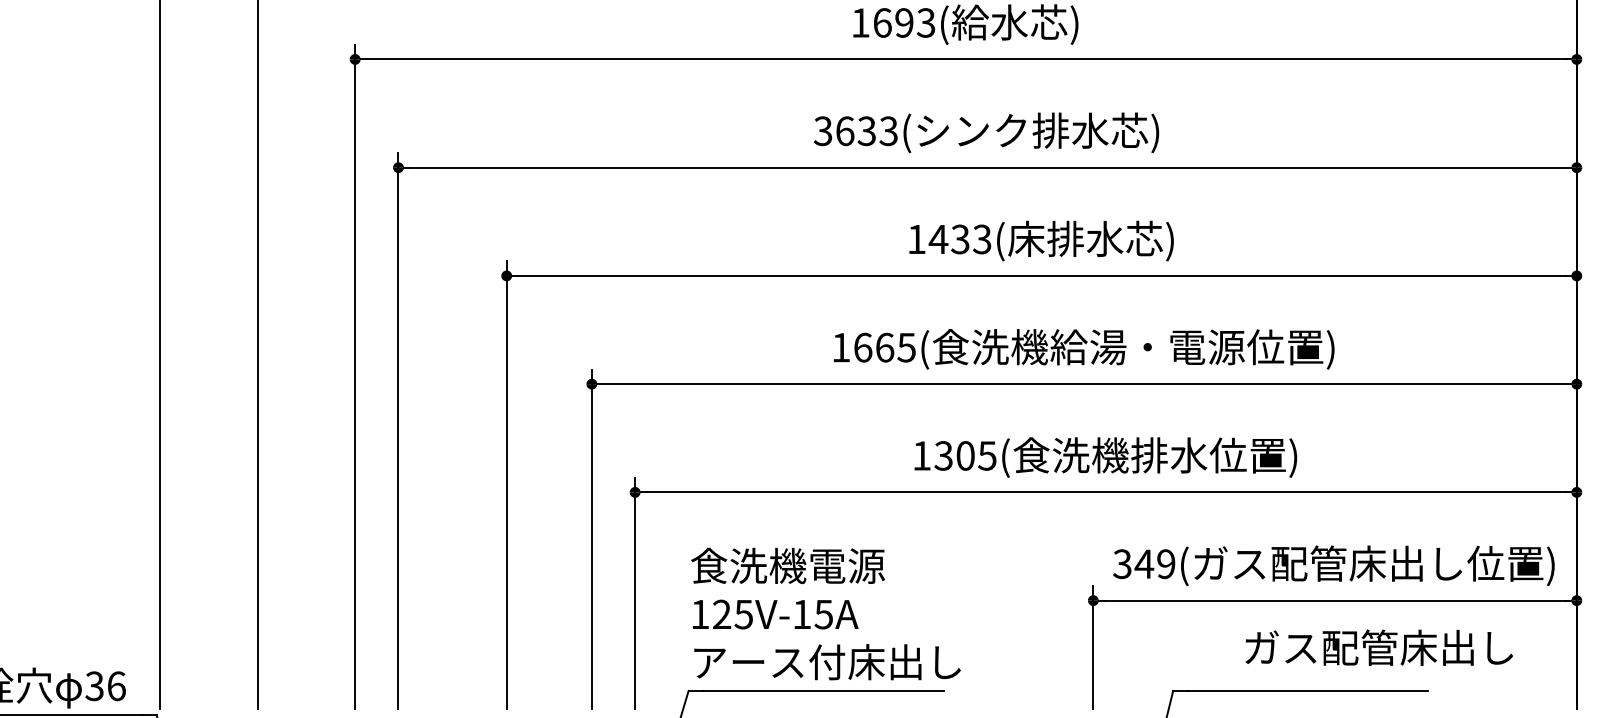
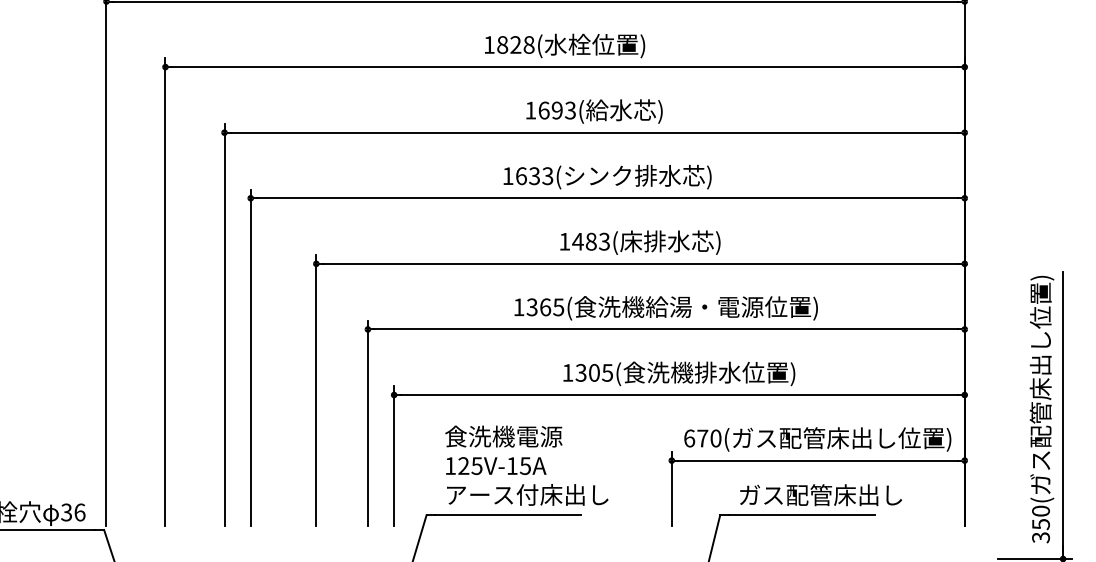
text: (822, 131) -> (507, 176), 3633 -> 1633
text: (959, 239) -> (590, 241), 1433( -> 1483(
text: (861, 347) -> (531, 307), 1665 -> 1365
text: (1144, 564) -> (702, 438), 349 -> 670
text: (825, 613) -> (526, 465), moved
text: (1378, 648) -> (820, 495), moved

